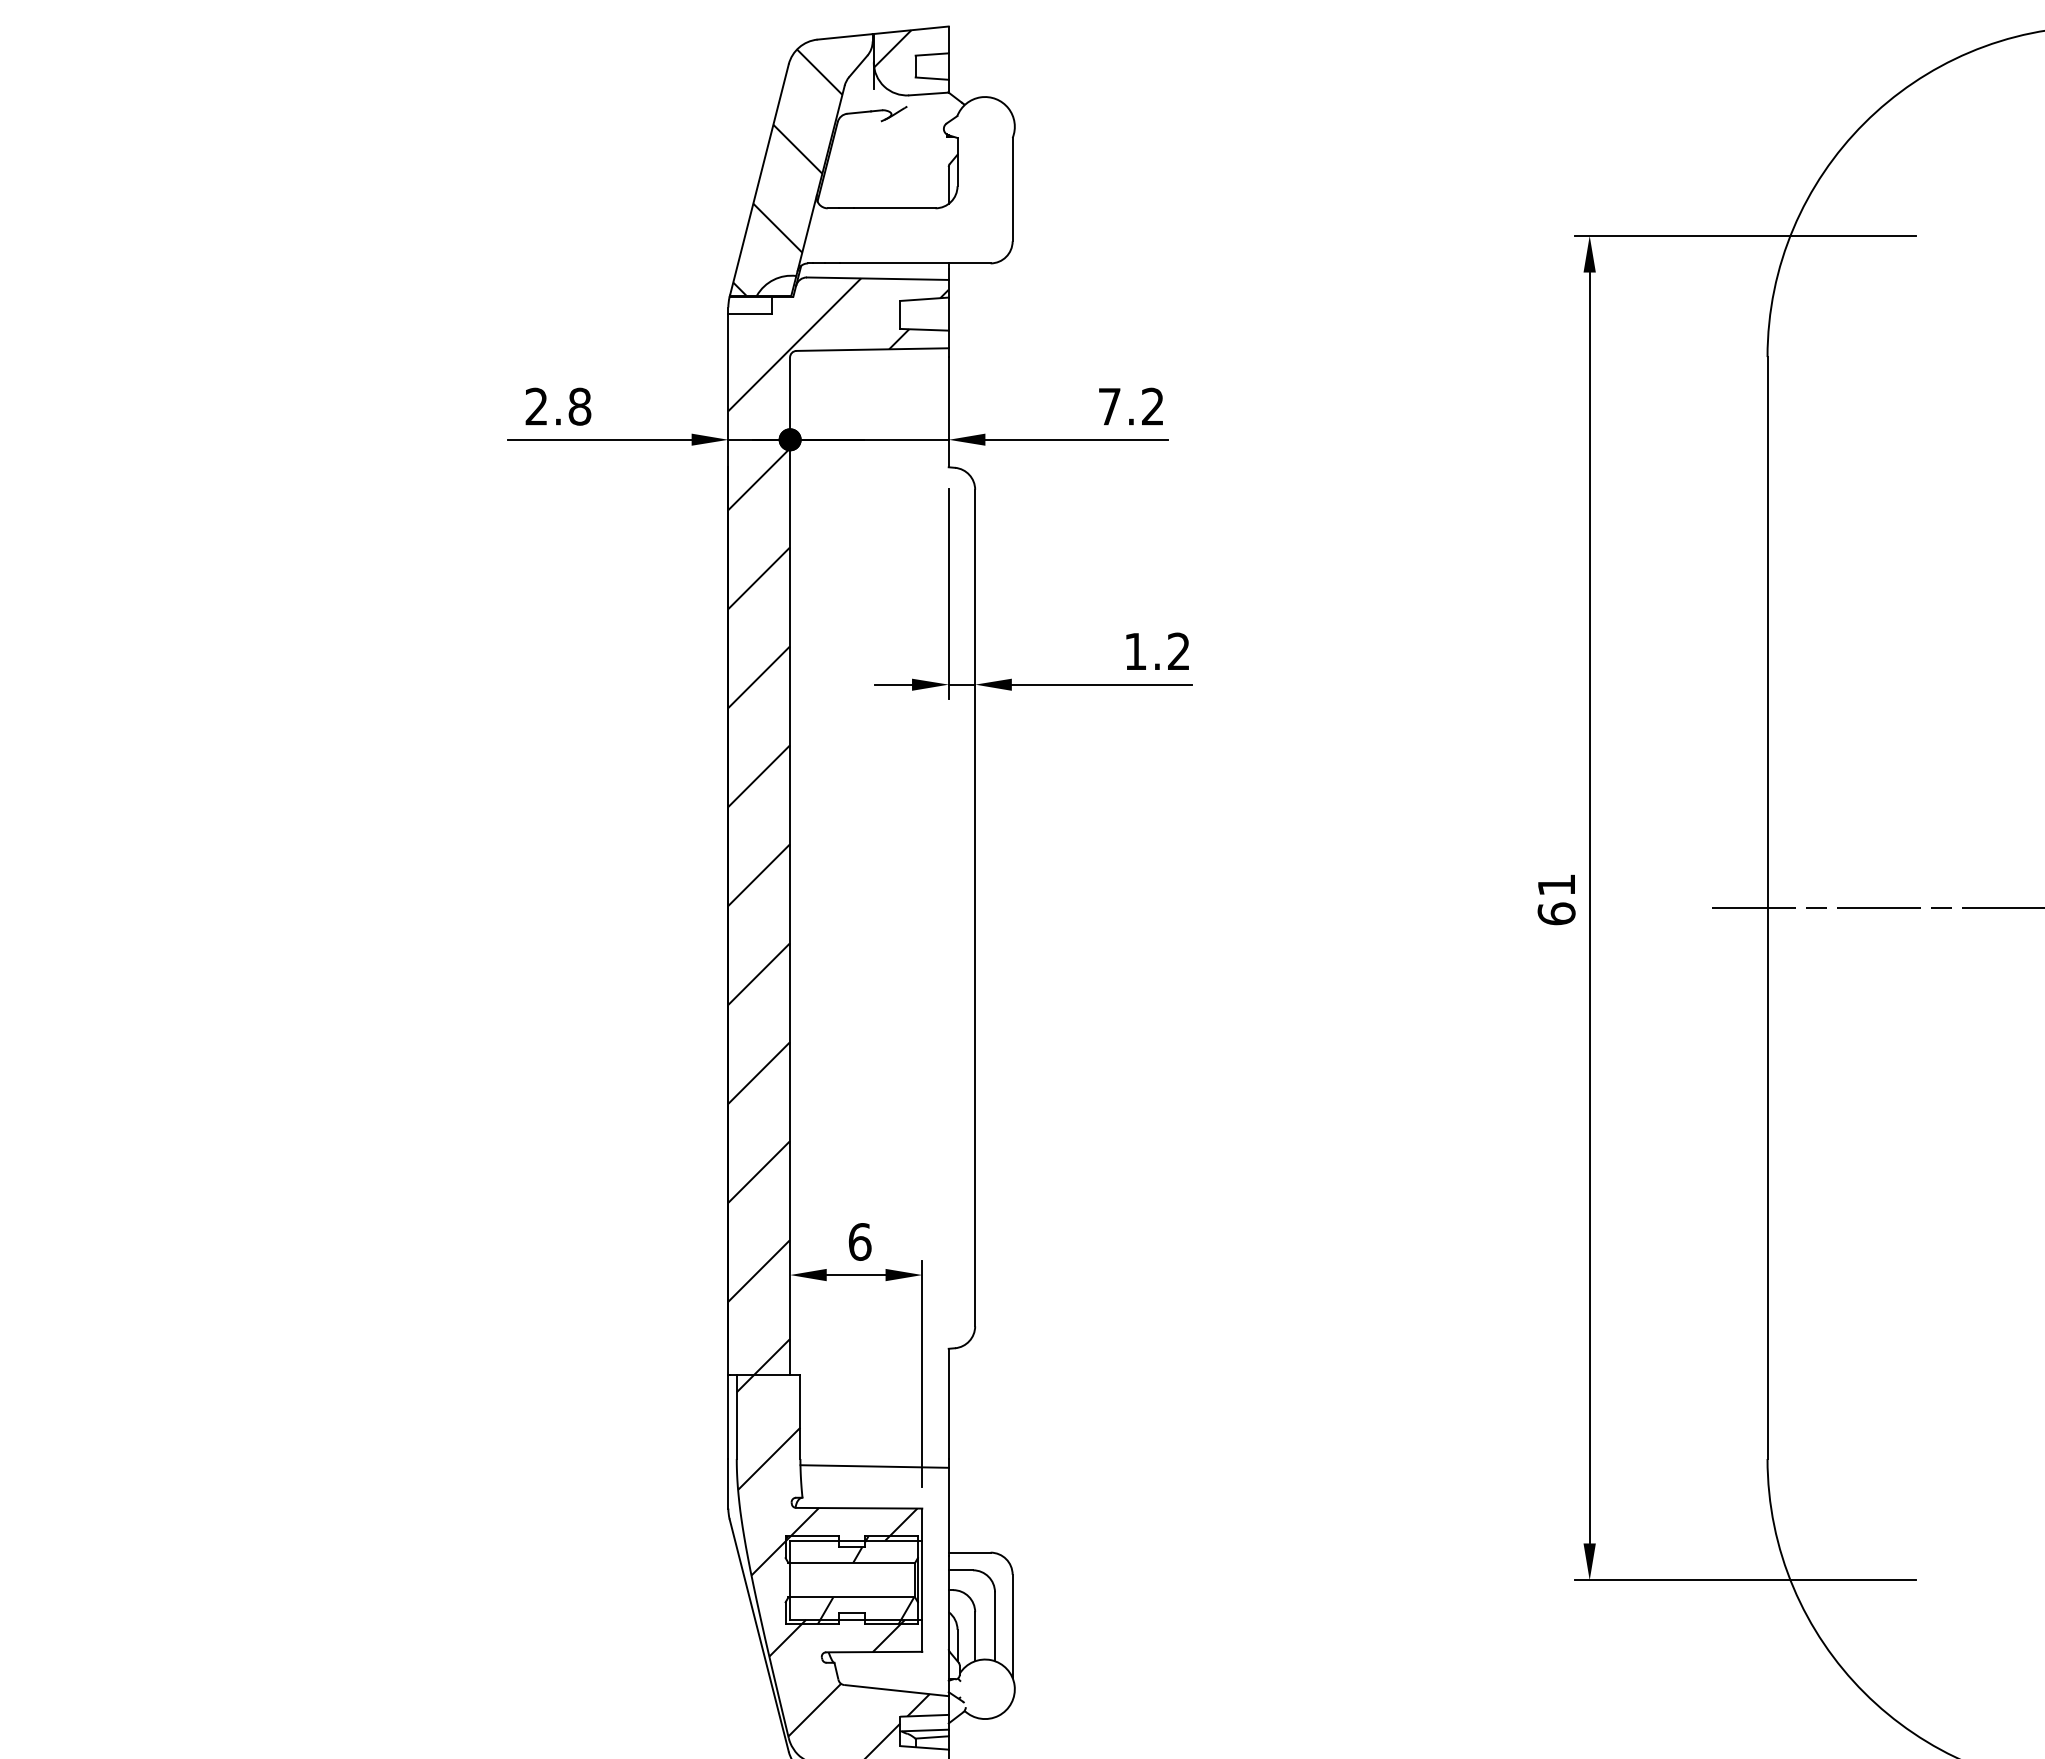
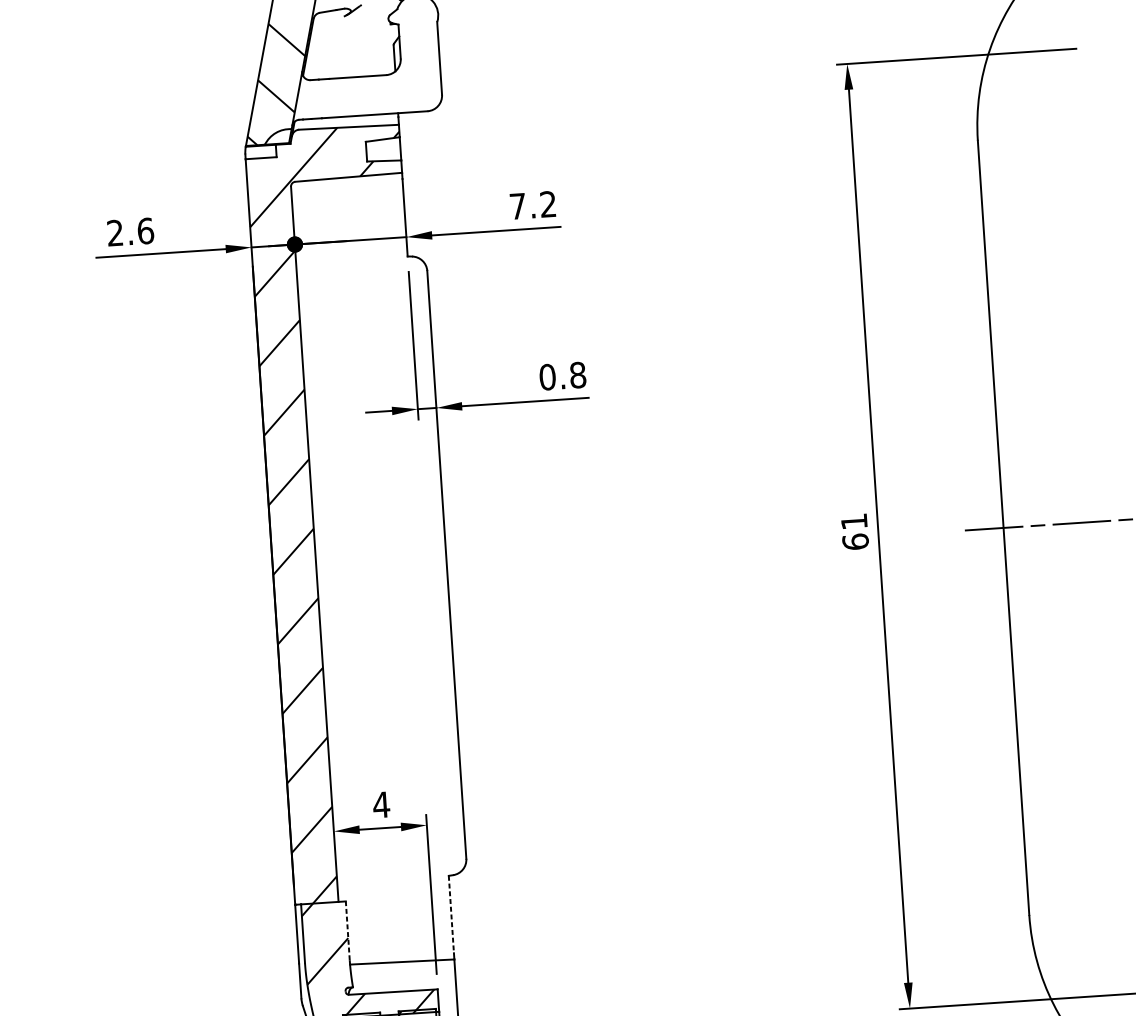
text: (579, 406) -> (145, 230), 2.8 -> 2.6
text: (1157, 651) -> (562, 376), 1.2 -> 0.8
text: (859, 1241) -> (381, 804), 6 -> 4
line: (948, 1404) -> (451, 915), solid -> dashed
line: (800, 1417) -> (347, 931), solid -> dashed

